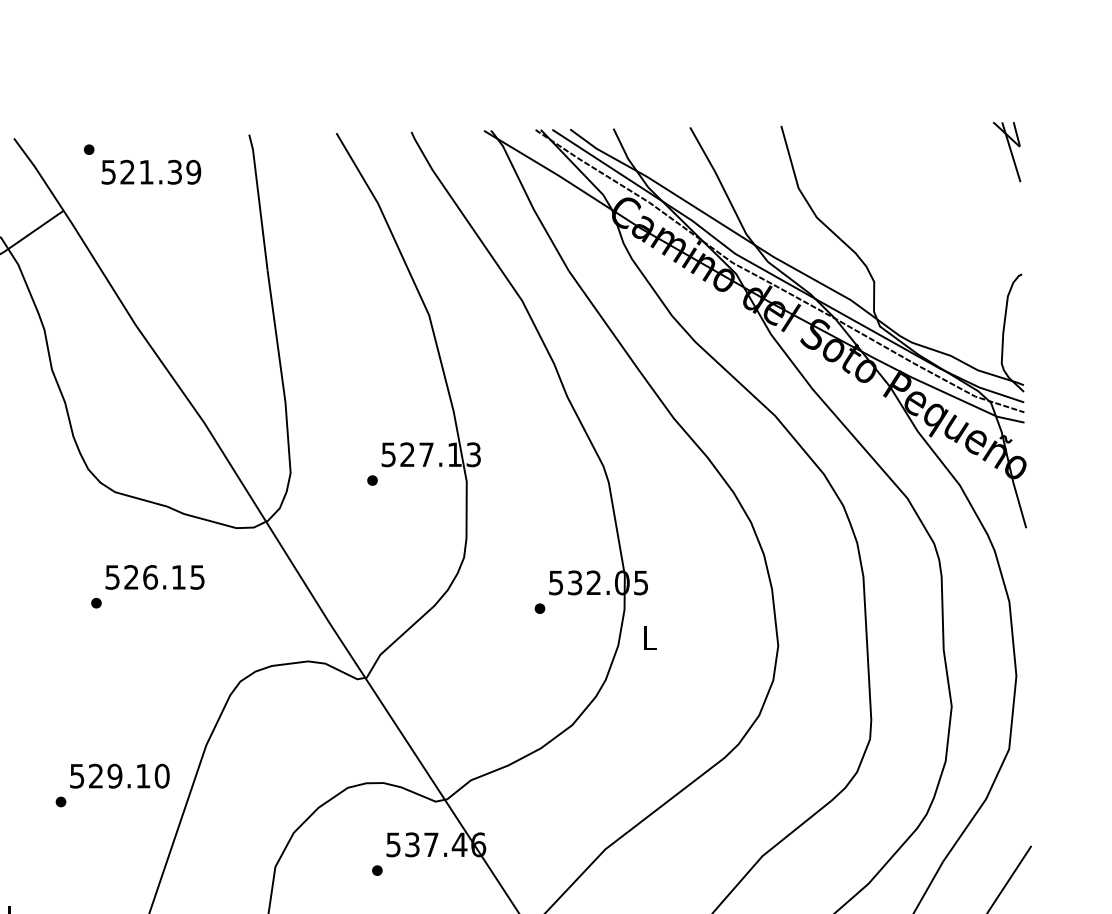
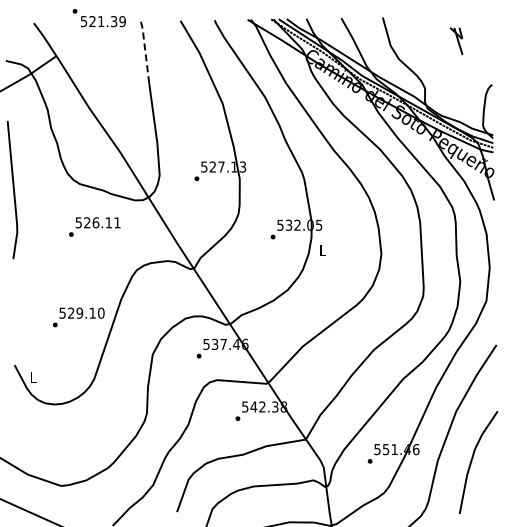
part: (1007, 152) -> (456, 41), moved
text: (140, 165) -> (98, 18), moved
line: (259, 200) -> (145, 51), solid -> dashed
text: (197, 576) -> (117, 222), 526.15 -> 526.11

